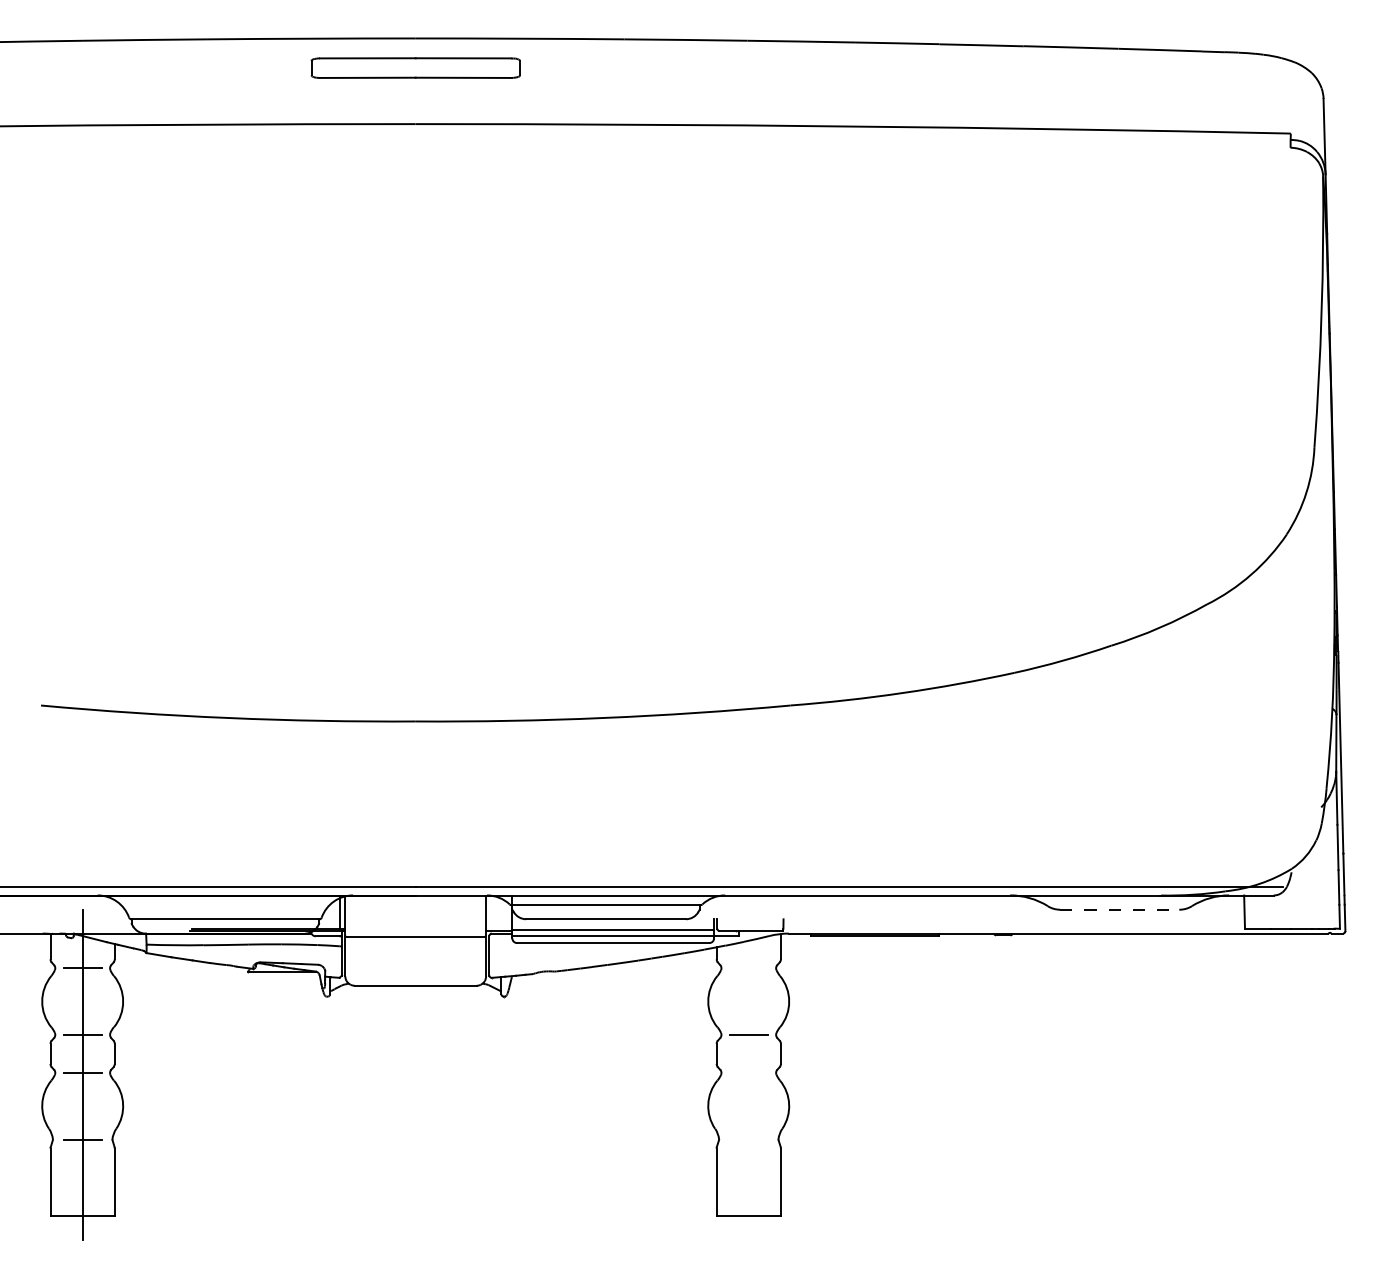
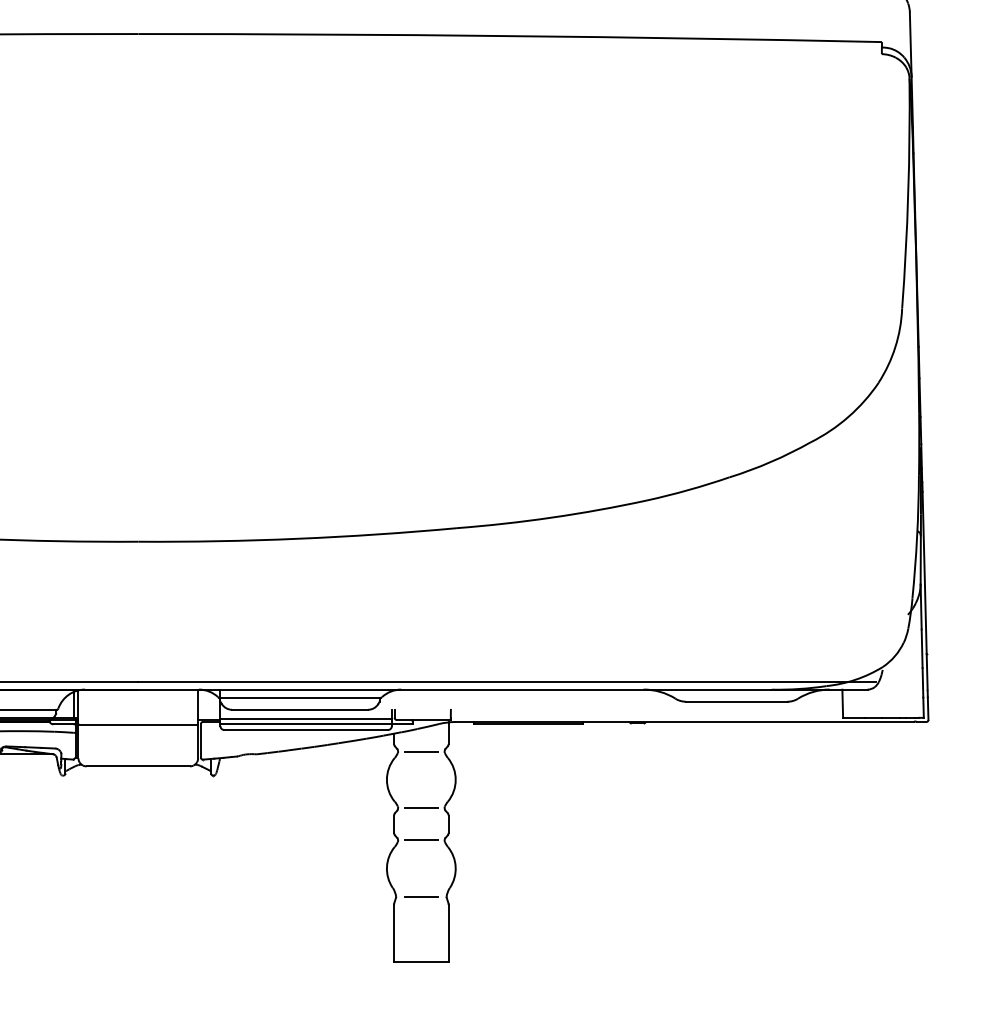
line: (1120, 909) -> (737, 701), dashed -> solid
line: (748, 968) -> (421, 751), added
line: (748, 1072) -> (421, 840), added
line: (748, 1139) -> (421, 897), added

